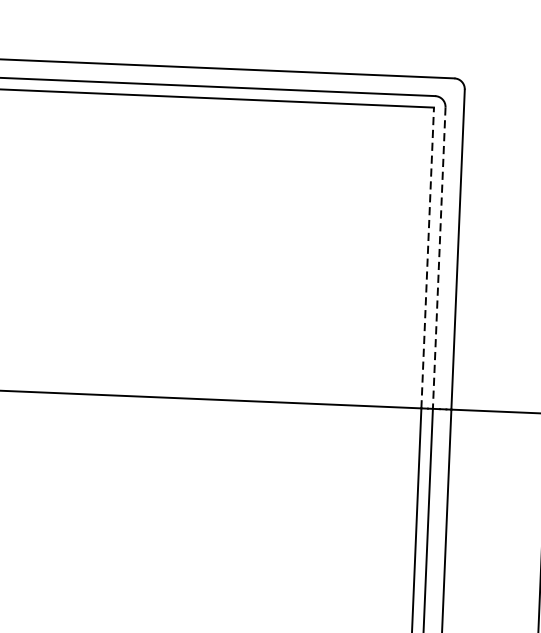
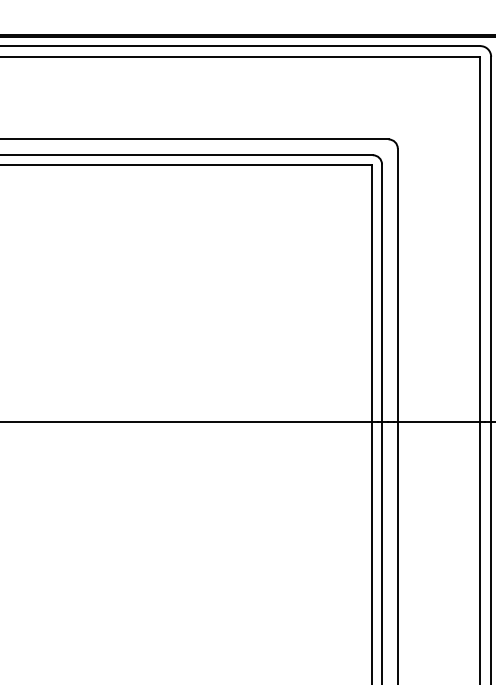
line: (428, 257) -> (372, 293), dashed -> solid
line: (439, 258) -> (382, 293), dashed -> solid

